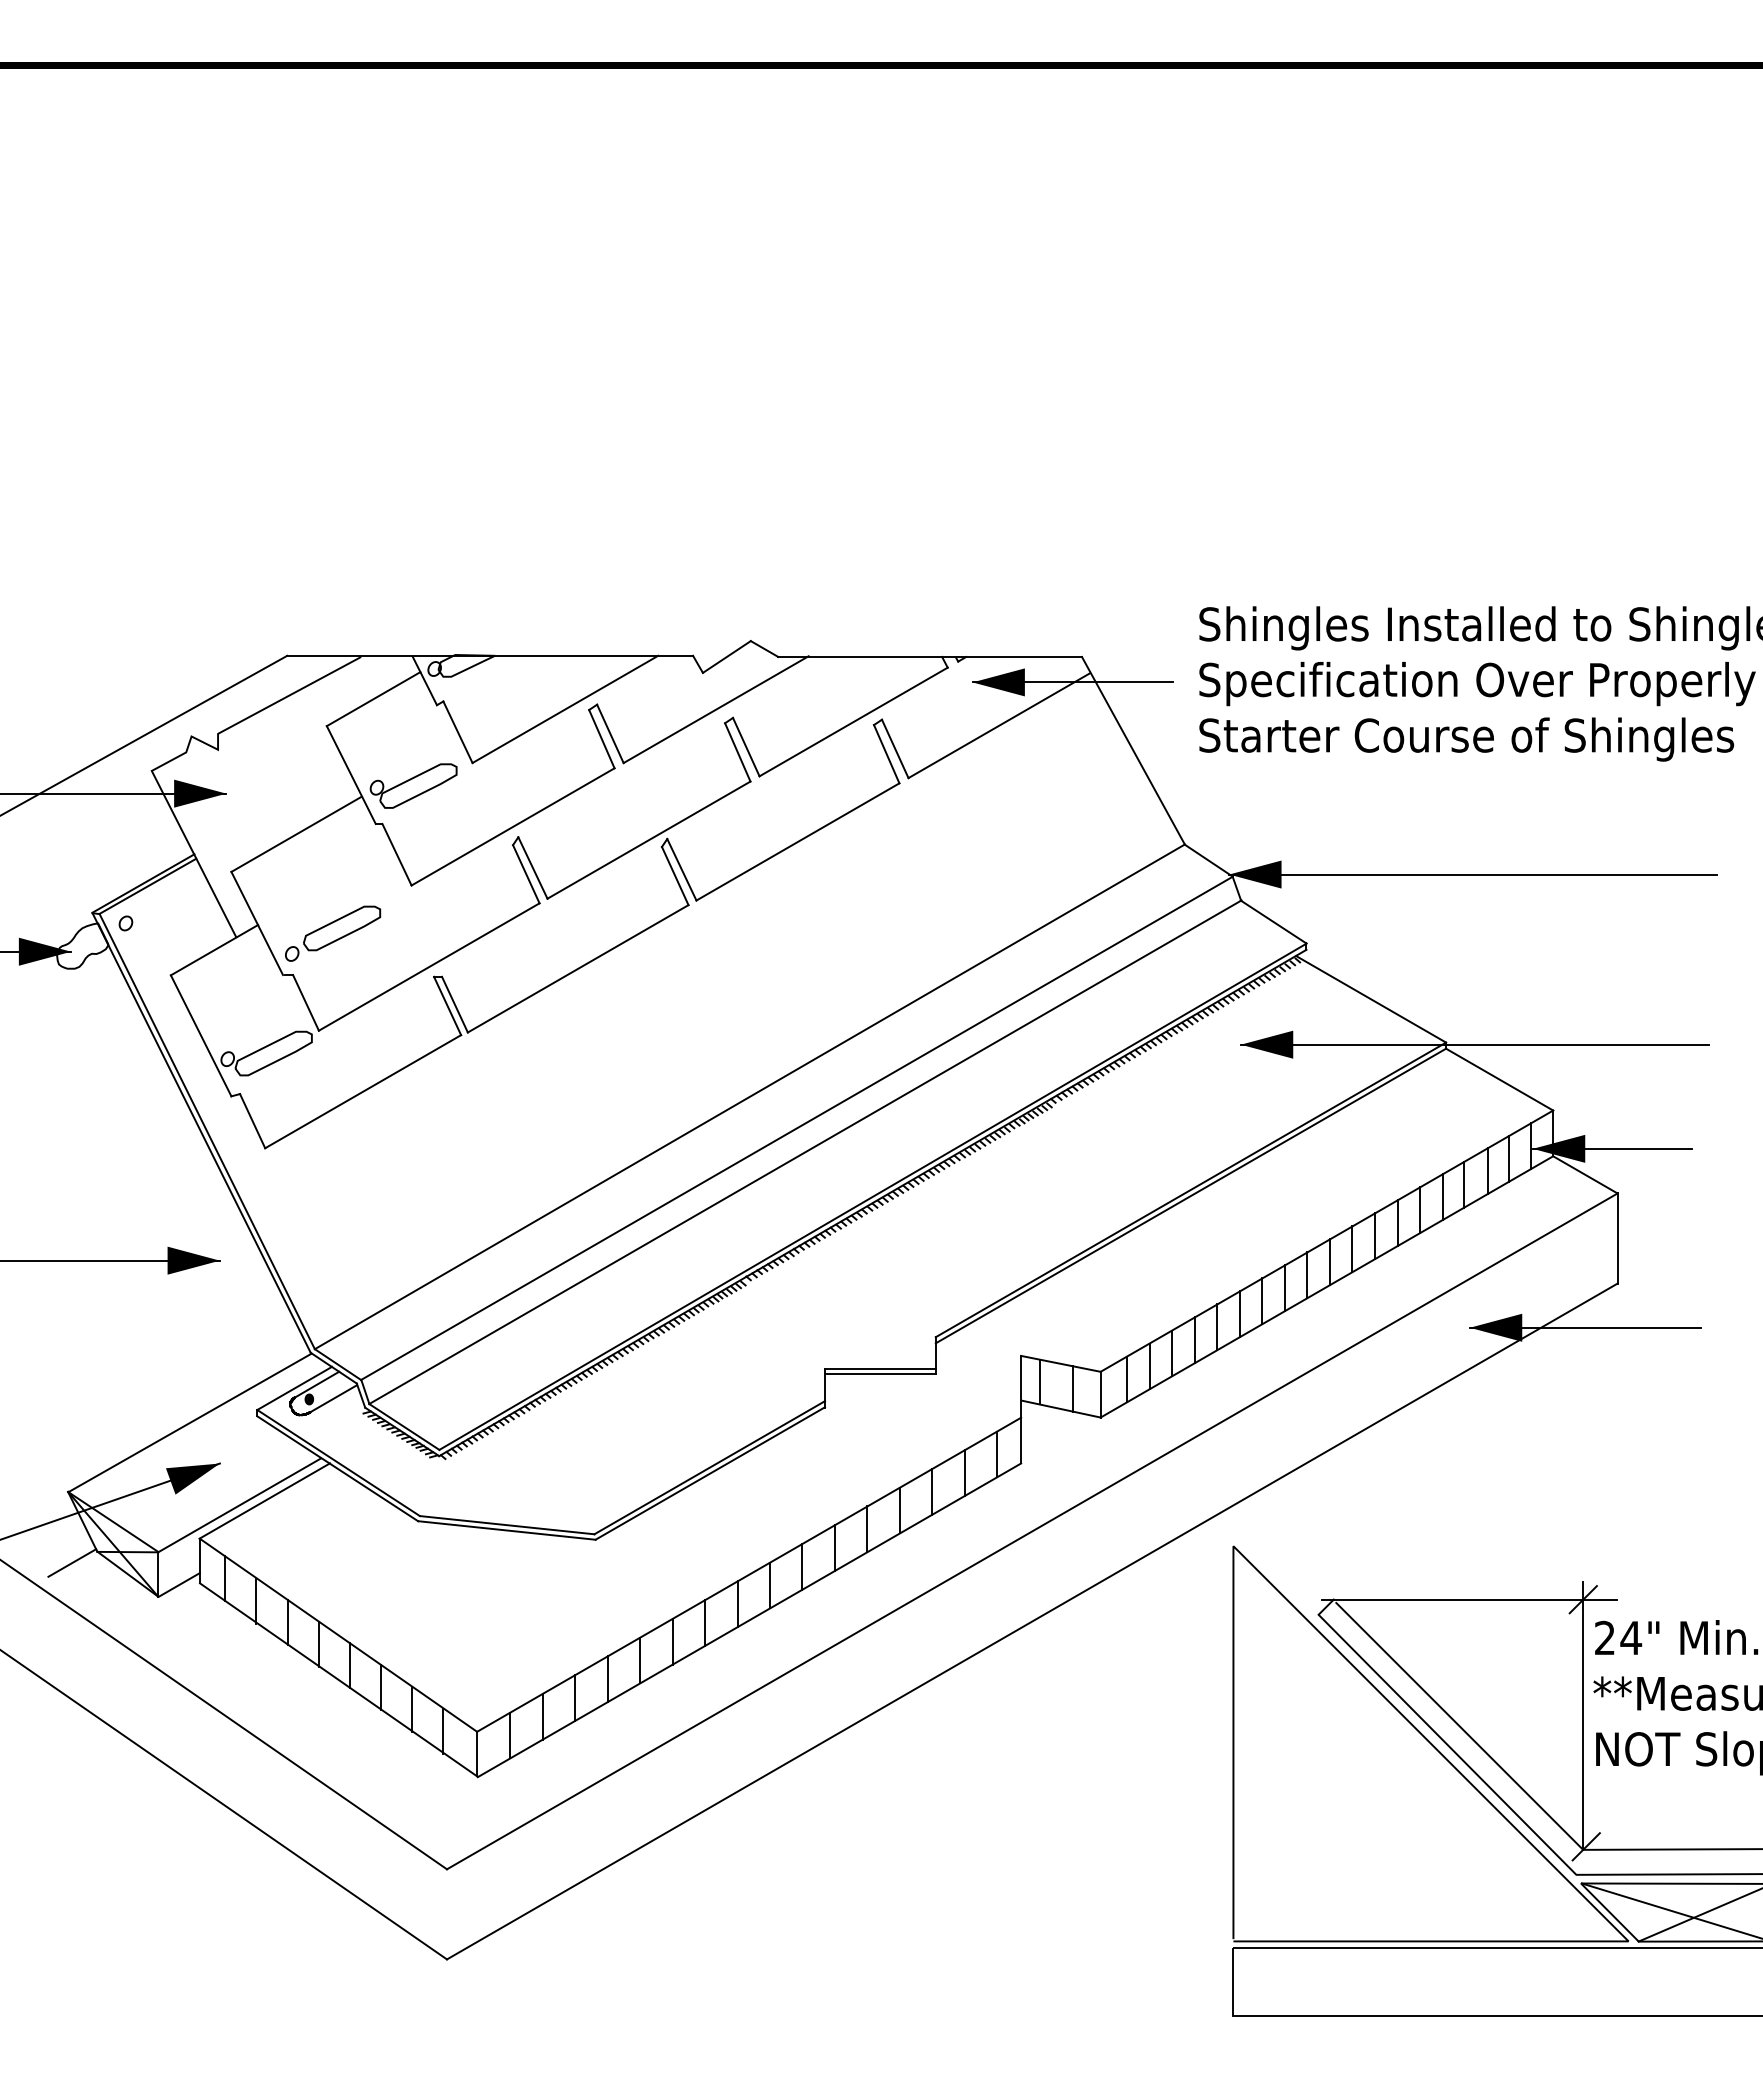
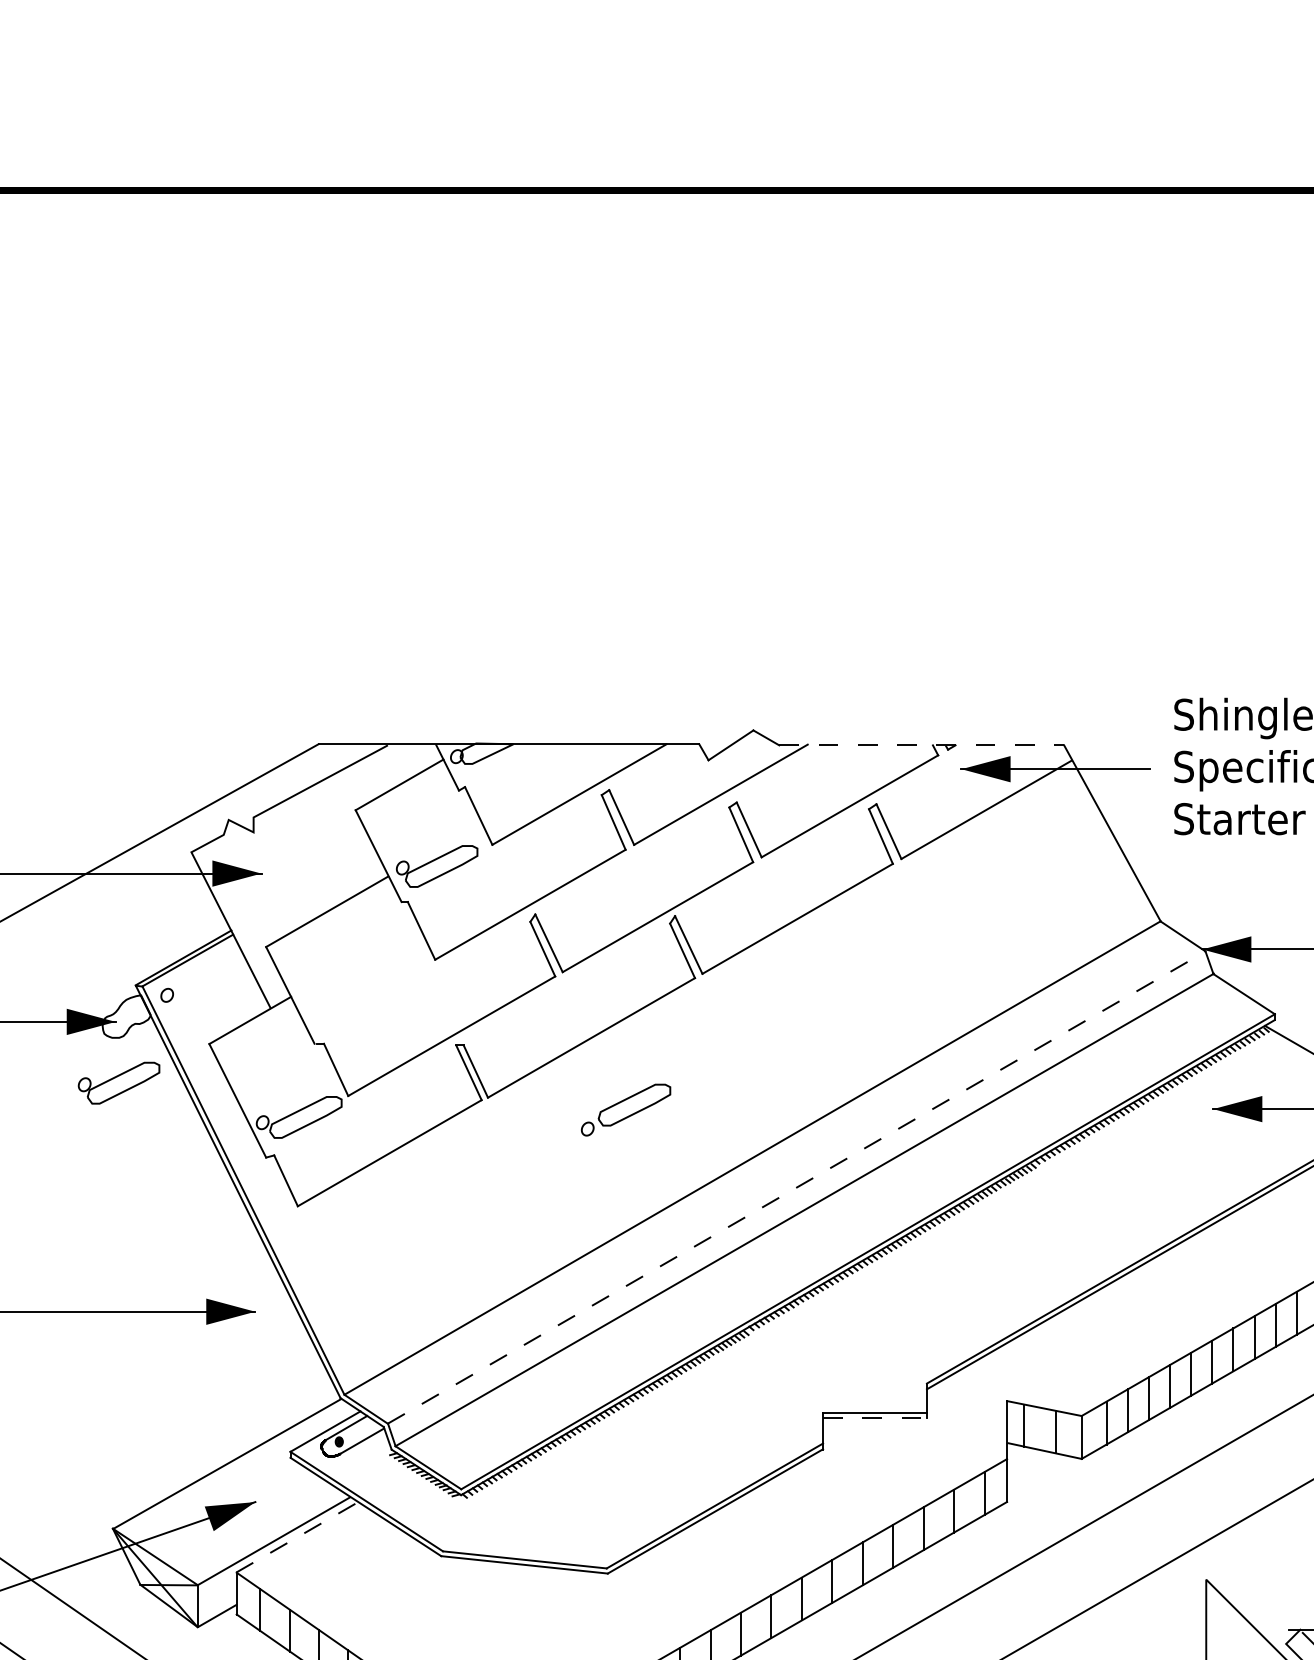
line: (930, 656) -> (922, 744), solid -> dashed
part: (333, 933) -> (626, 1109), moved
part: (74, 1016) -> (118, 1082), added
line: (797, 1128) -> (797, 1187), solid -> dashed
line: (880, 1374) -> (875, 1418), solid -> dashed
line: (265, 1500) -> (298, 1536), solid -> dashed
line: (72, 1562) -> (117, 1594), removed

